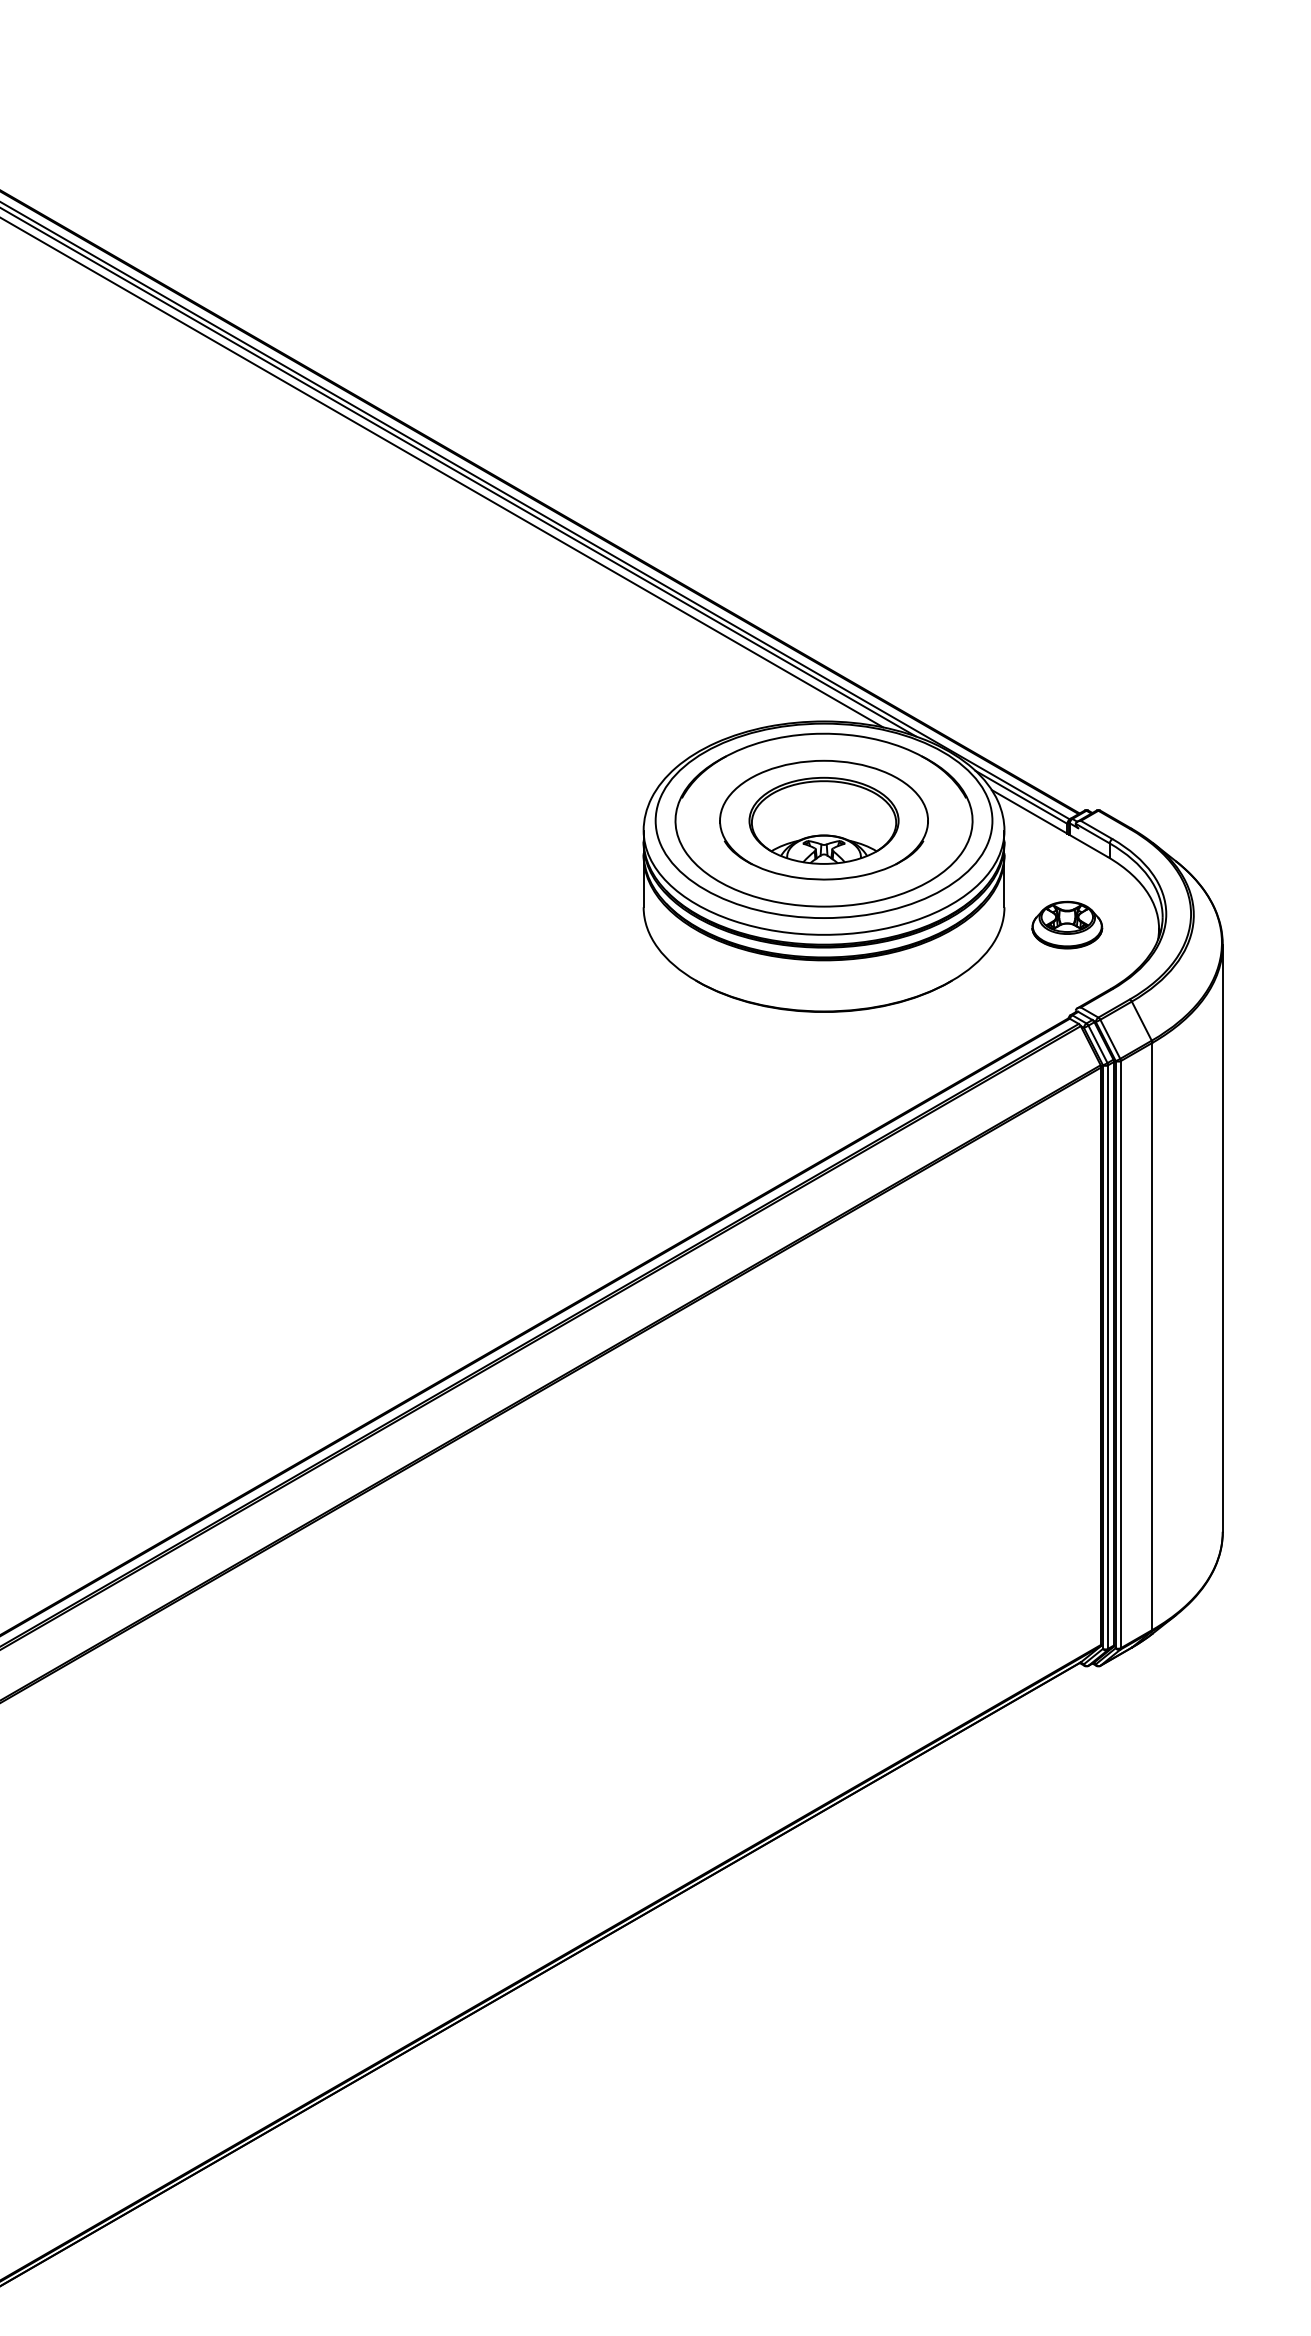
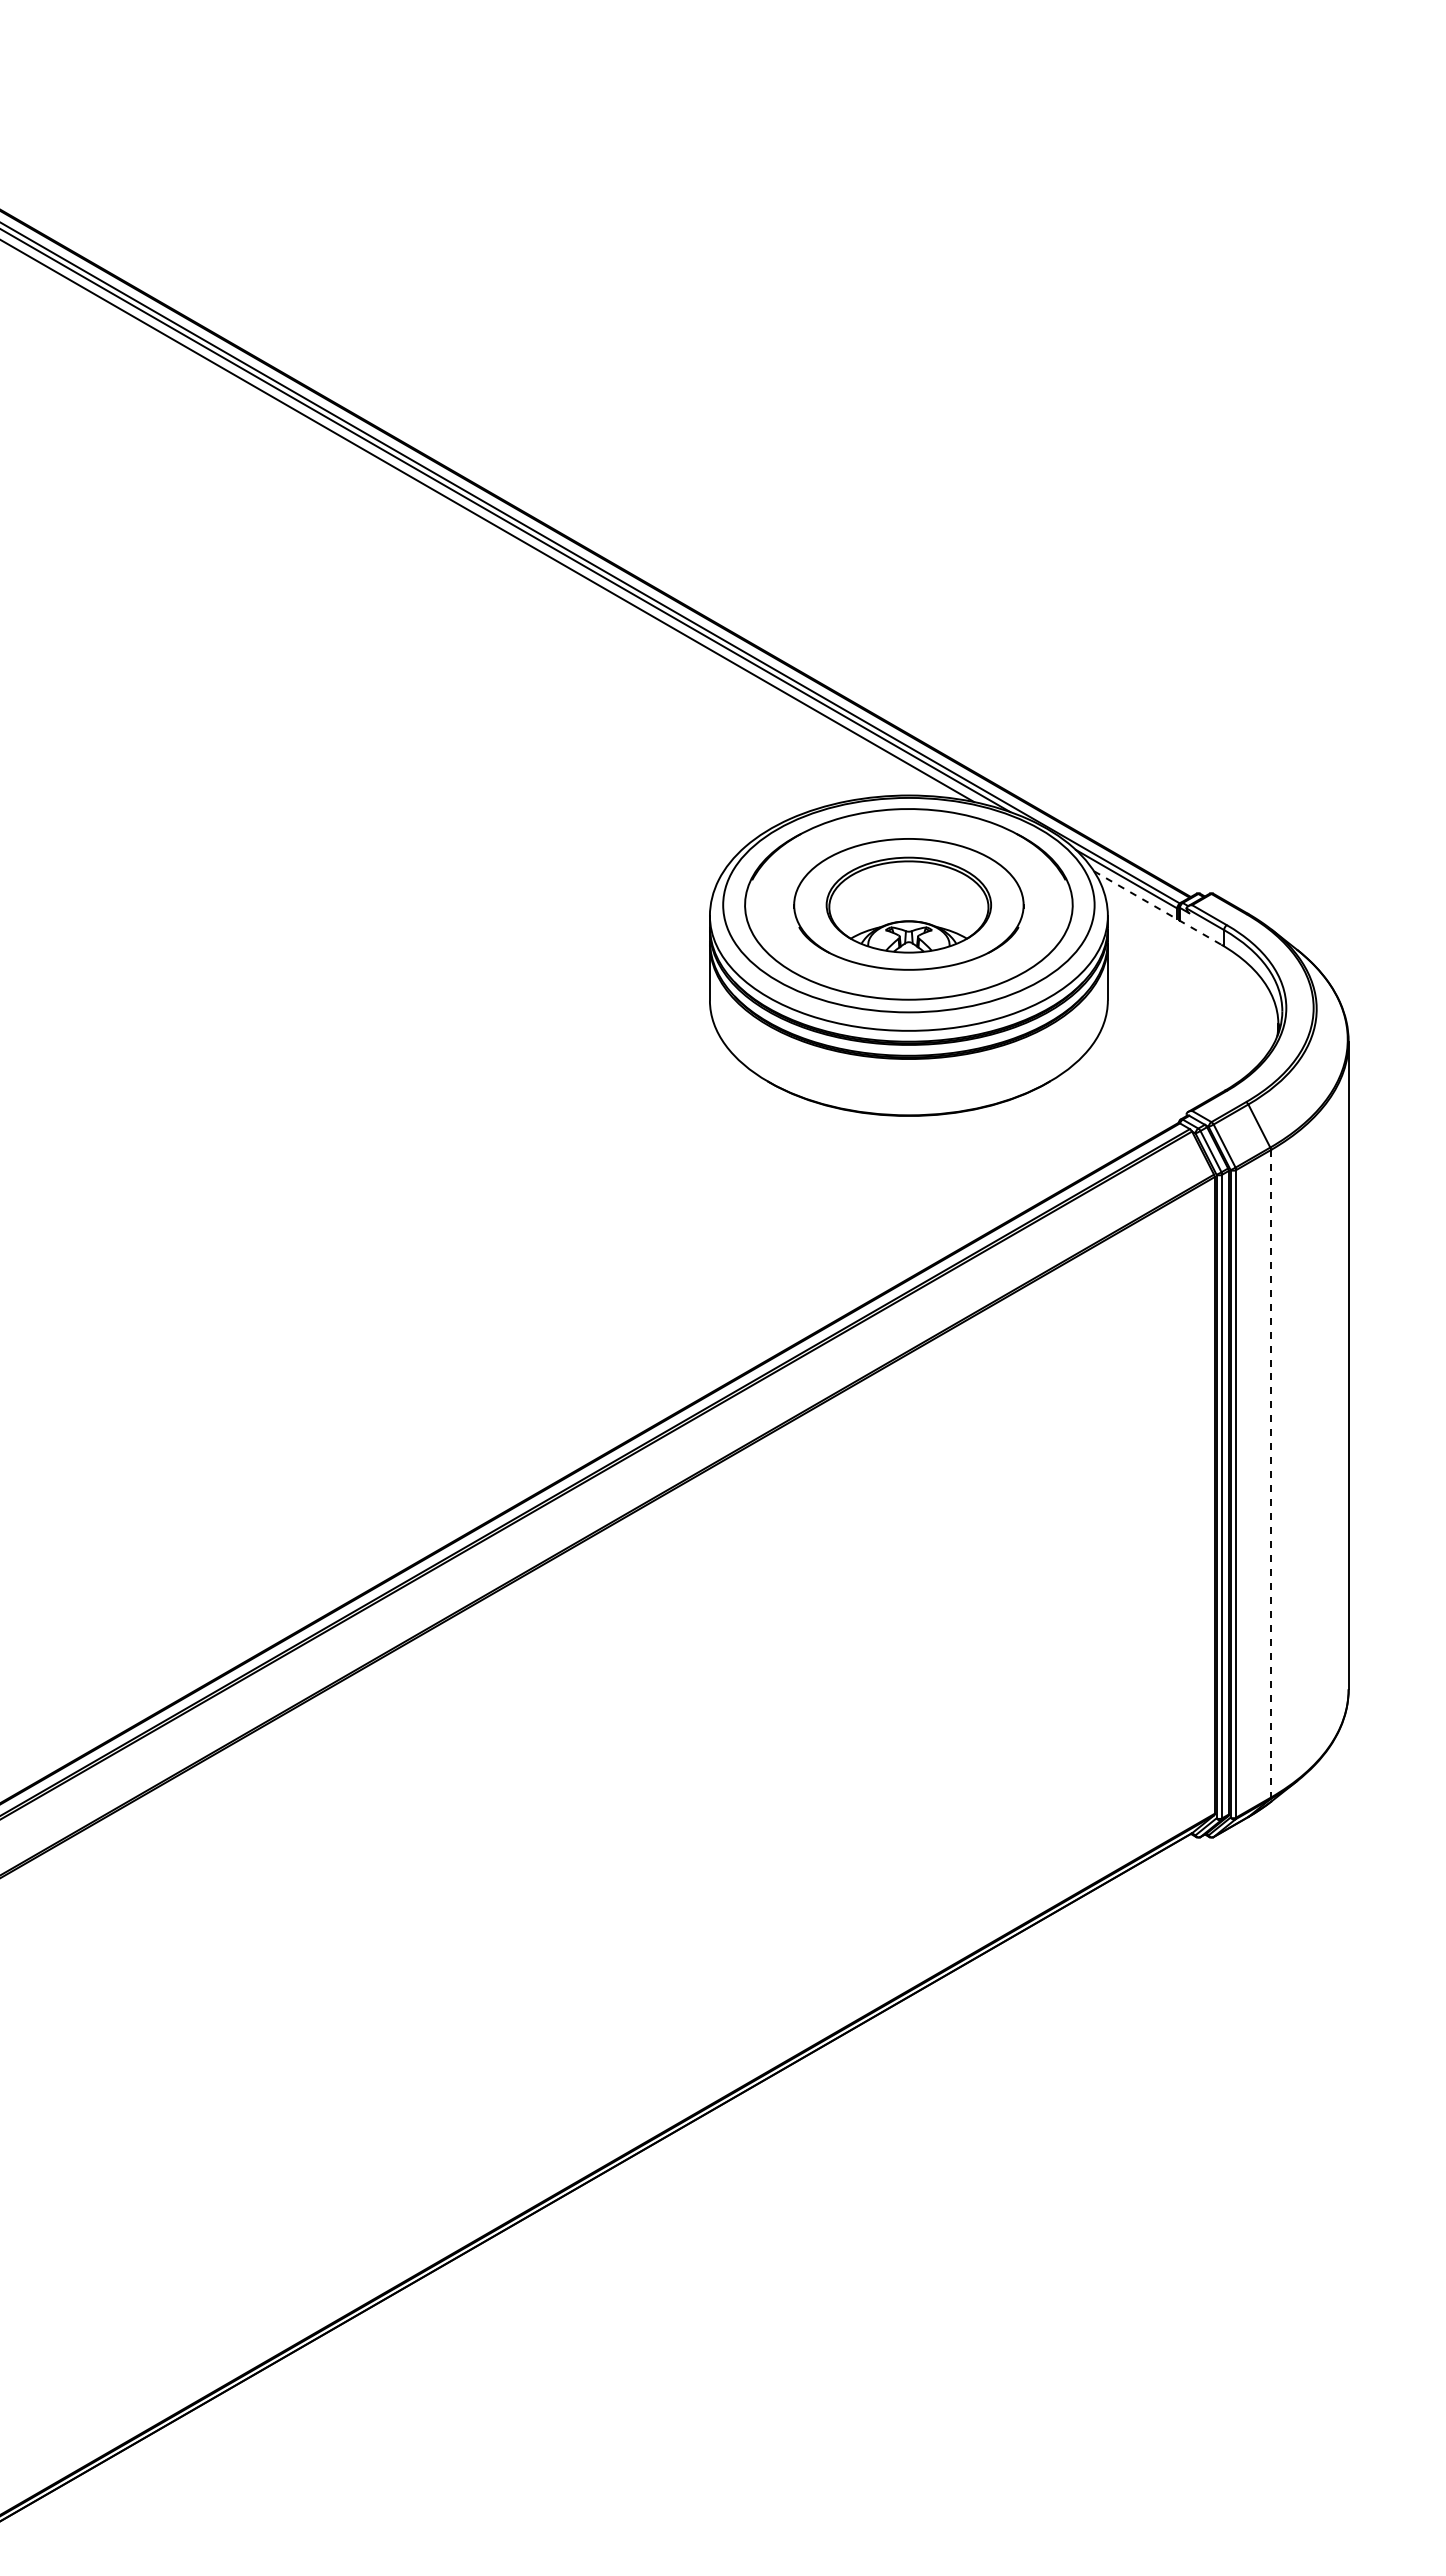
line: (1050, 823) -> (1158, 908), solid -> dashed
part: (1066, 924) -> (1176, 1019), removed
line: (1151, 1336) -> (1270, 1473), solid -> dashed

